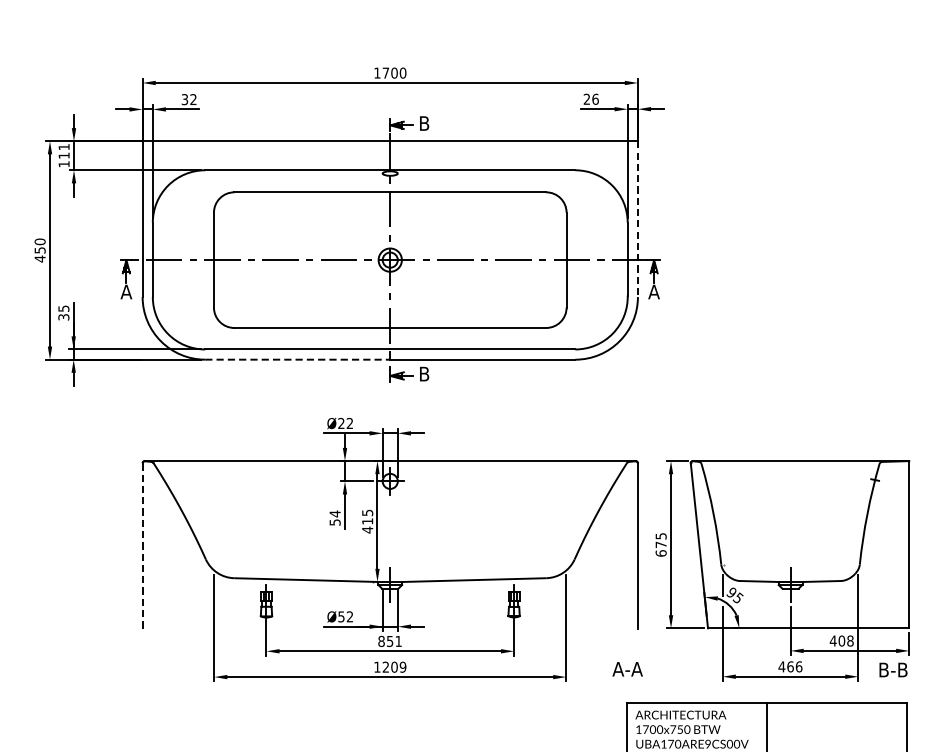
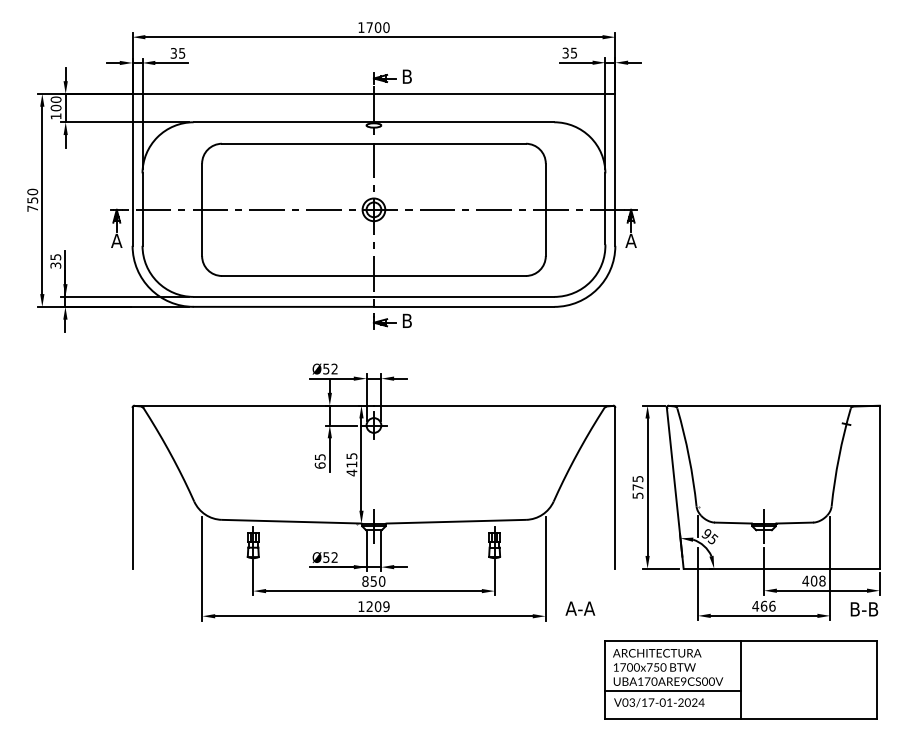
text: (590, 98) -> (569, 52), 26 -> 35
text: (193, 99) -> (182, 53), 32 -> 35
text: (63, 151) -> (55, 103), 111 -> 100
line: (638, 218) -> (615, 169), dashed -> solid
text: (39, 258) -> (32, 208), 450 -> 750
line: (298, 359) -> (284, 306), dashed -> solid
text: (341, 422) -> (326, 368), 22 -> 52
text: (334, 517) -> (319, 460), 54 -> 65
line: (142, 546) -> (132, 488), dashed -> solid
text: (660, 553) -> (637, 495), 675 -> 575
text: (399, 641) -> (382, 581), 851 -> 850
text: (627, 669) -> (580, 608), moved

